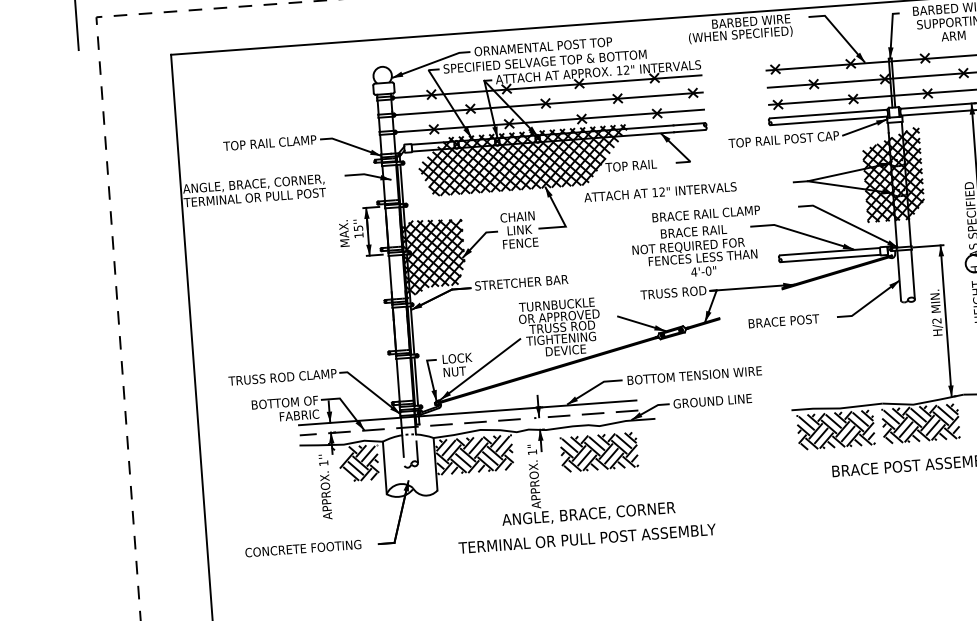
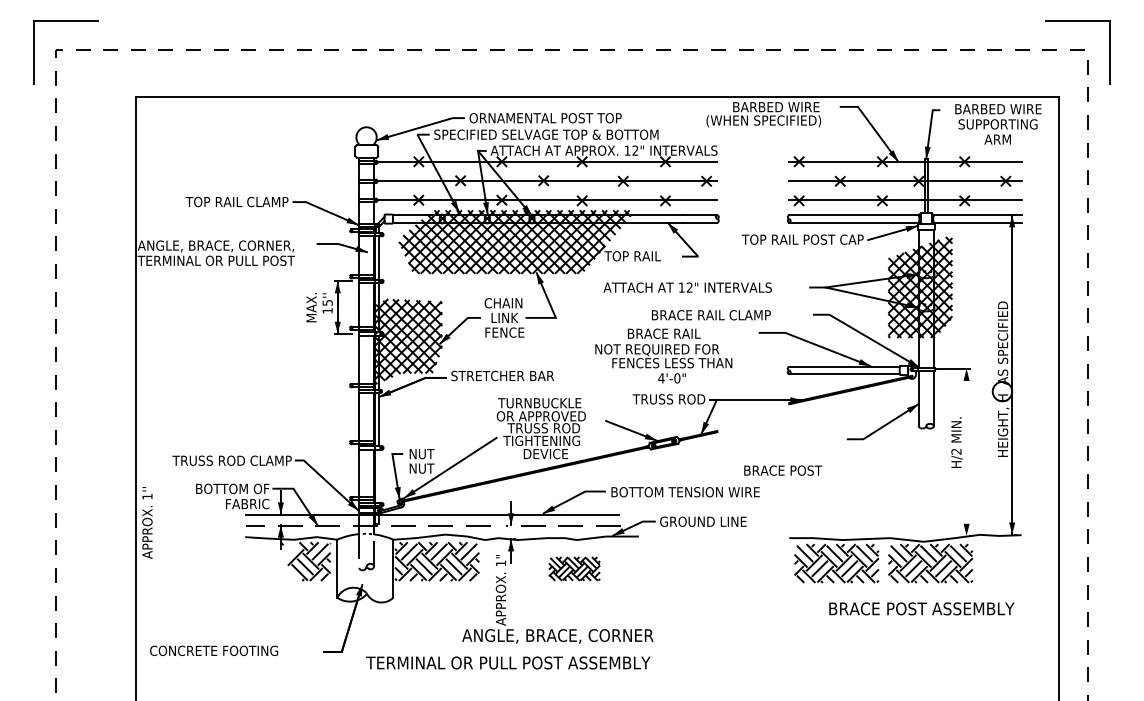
text: (660, 192) -> (687, 287), moved
text: (694, 251) -> (663, 355), moved
line: (945, 320) -> (966, 451), removed
text: (784, 321) -> (783, 470), moved
text: (457, 357) -> (426, 453), LOCK -> NUT
line: (415, 380) -> (378, 475), removed
part: (599, 452) -> (574, 568), size x0.6
text: (325, 486) -> (147, 522), moved
text: (587, 538) -> (508, 662), moved
text: (303, 548) -> (214, 650), moved

